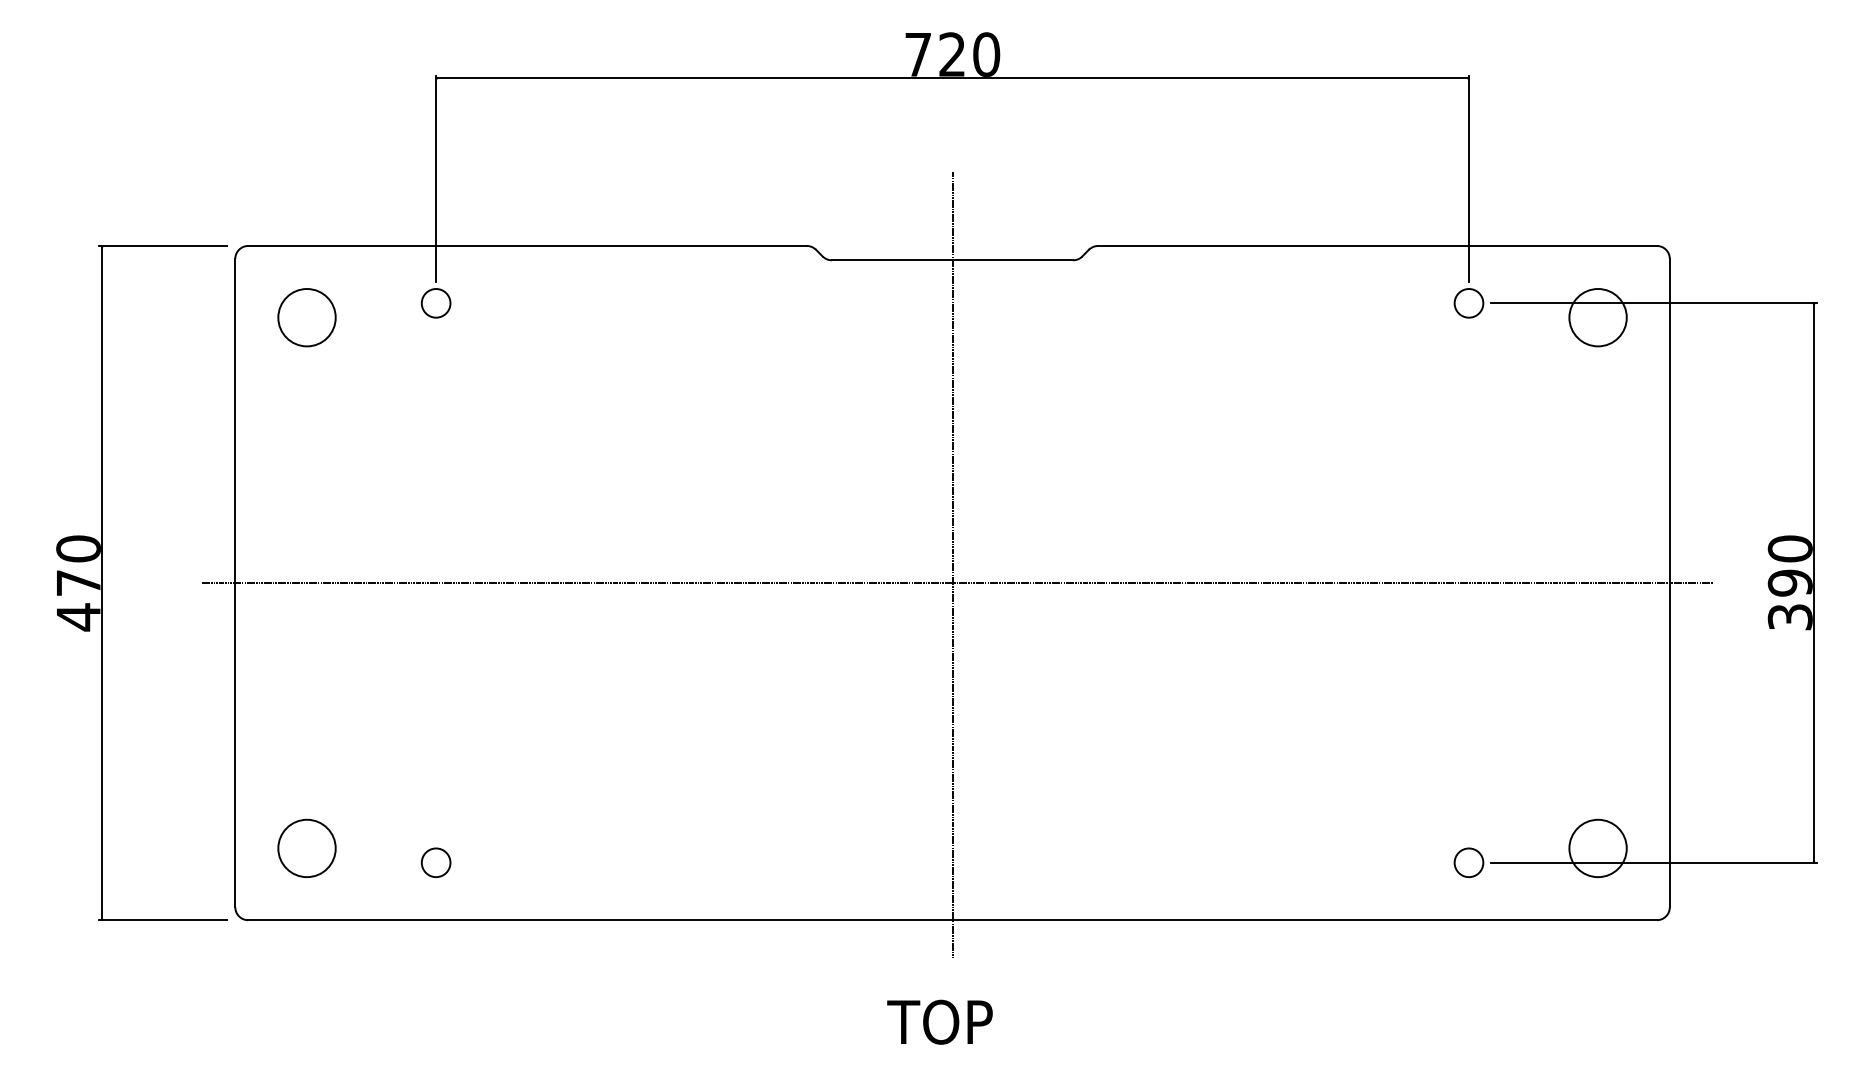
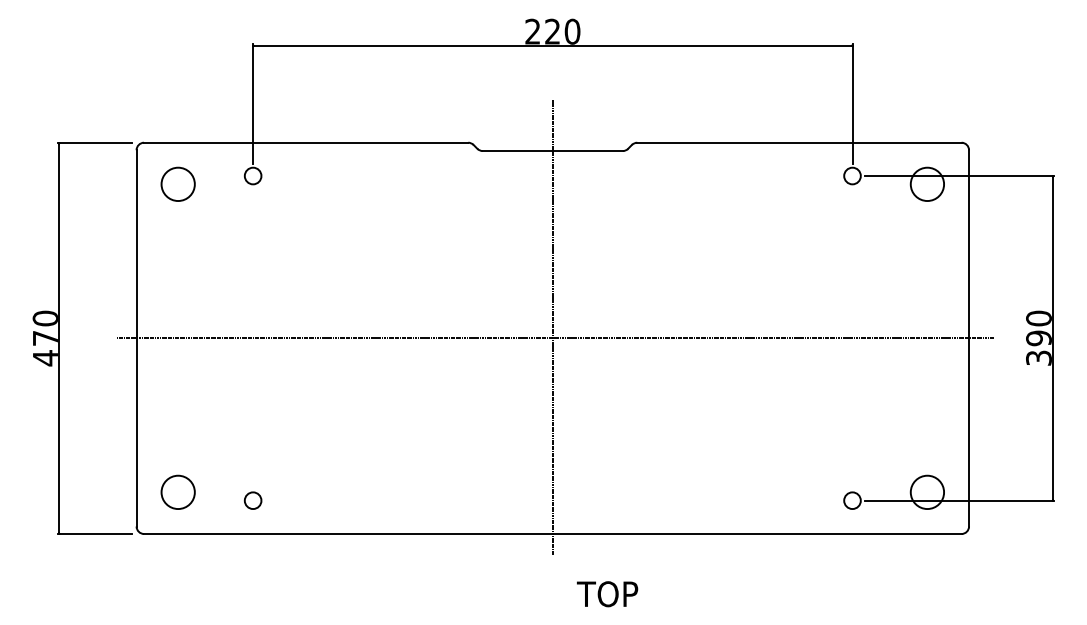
text: (917, 54) -> (532, 31), 720 -> 220
text: (939, 1022) -> (607, 594), moved

